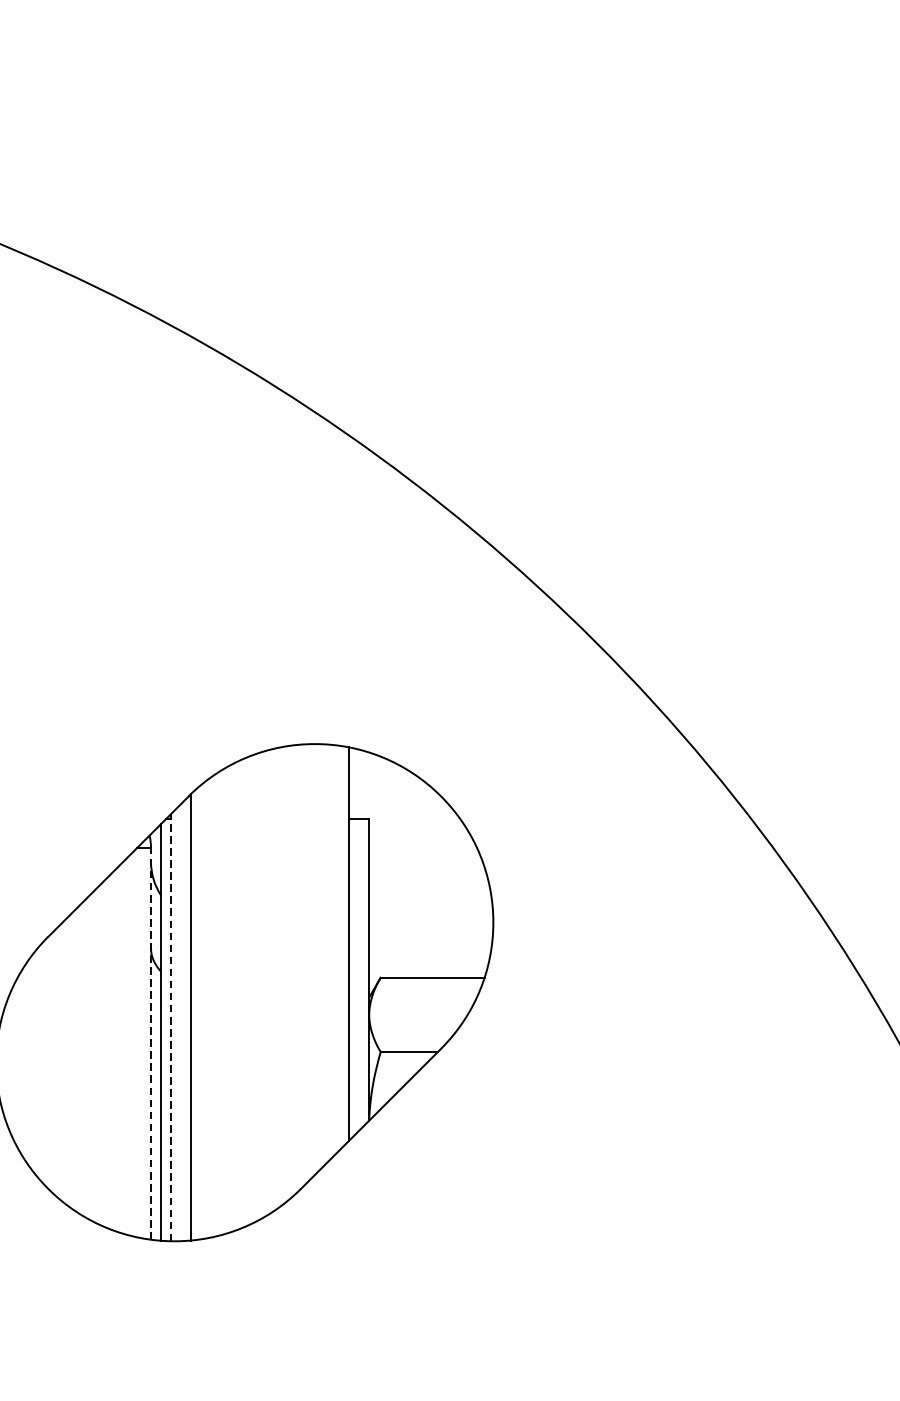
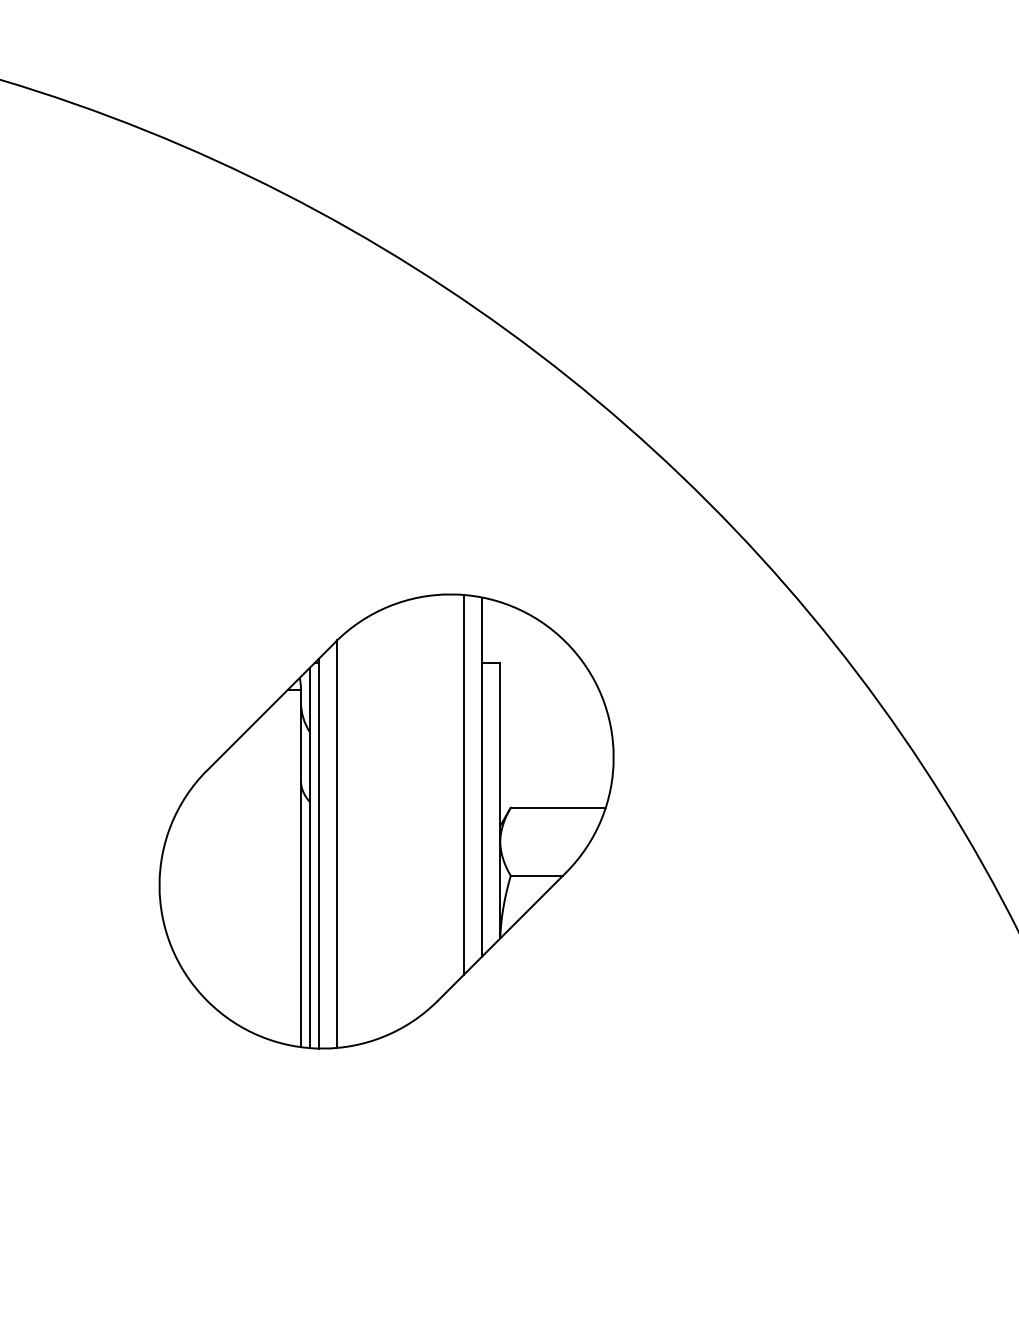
line: (330, 952) -> (464, 784), added
line: (171, 1027) -> (319, 853), dashed -> solid
line: (151, 1044) -> (301, 868), dashed -> solid

